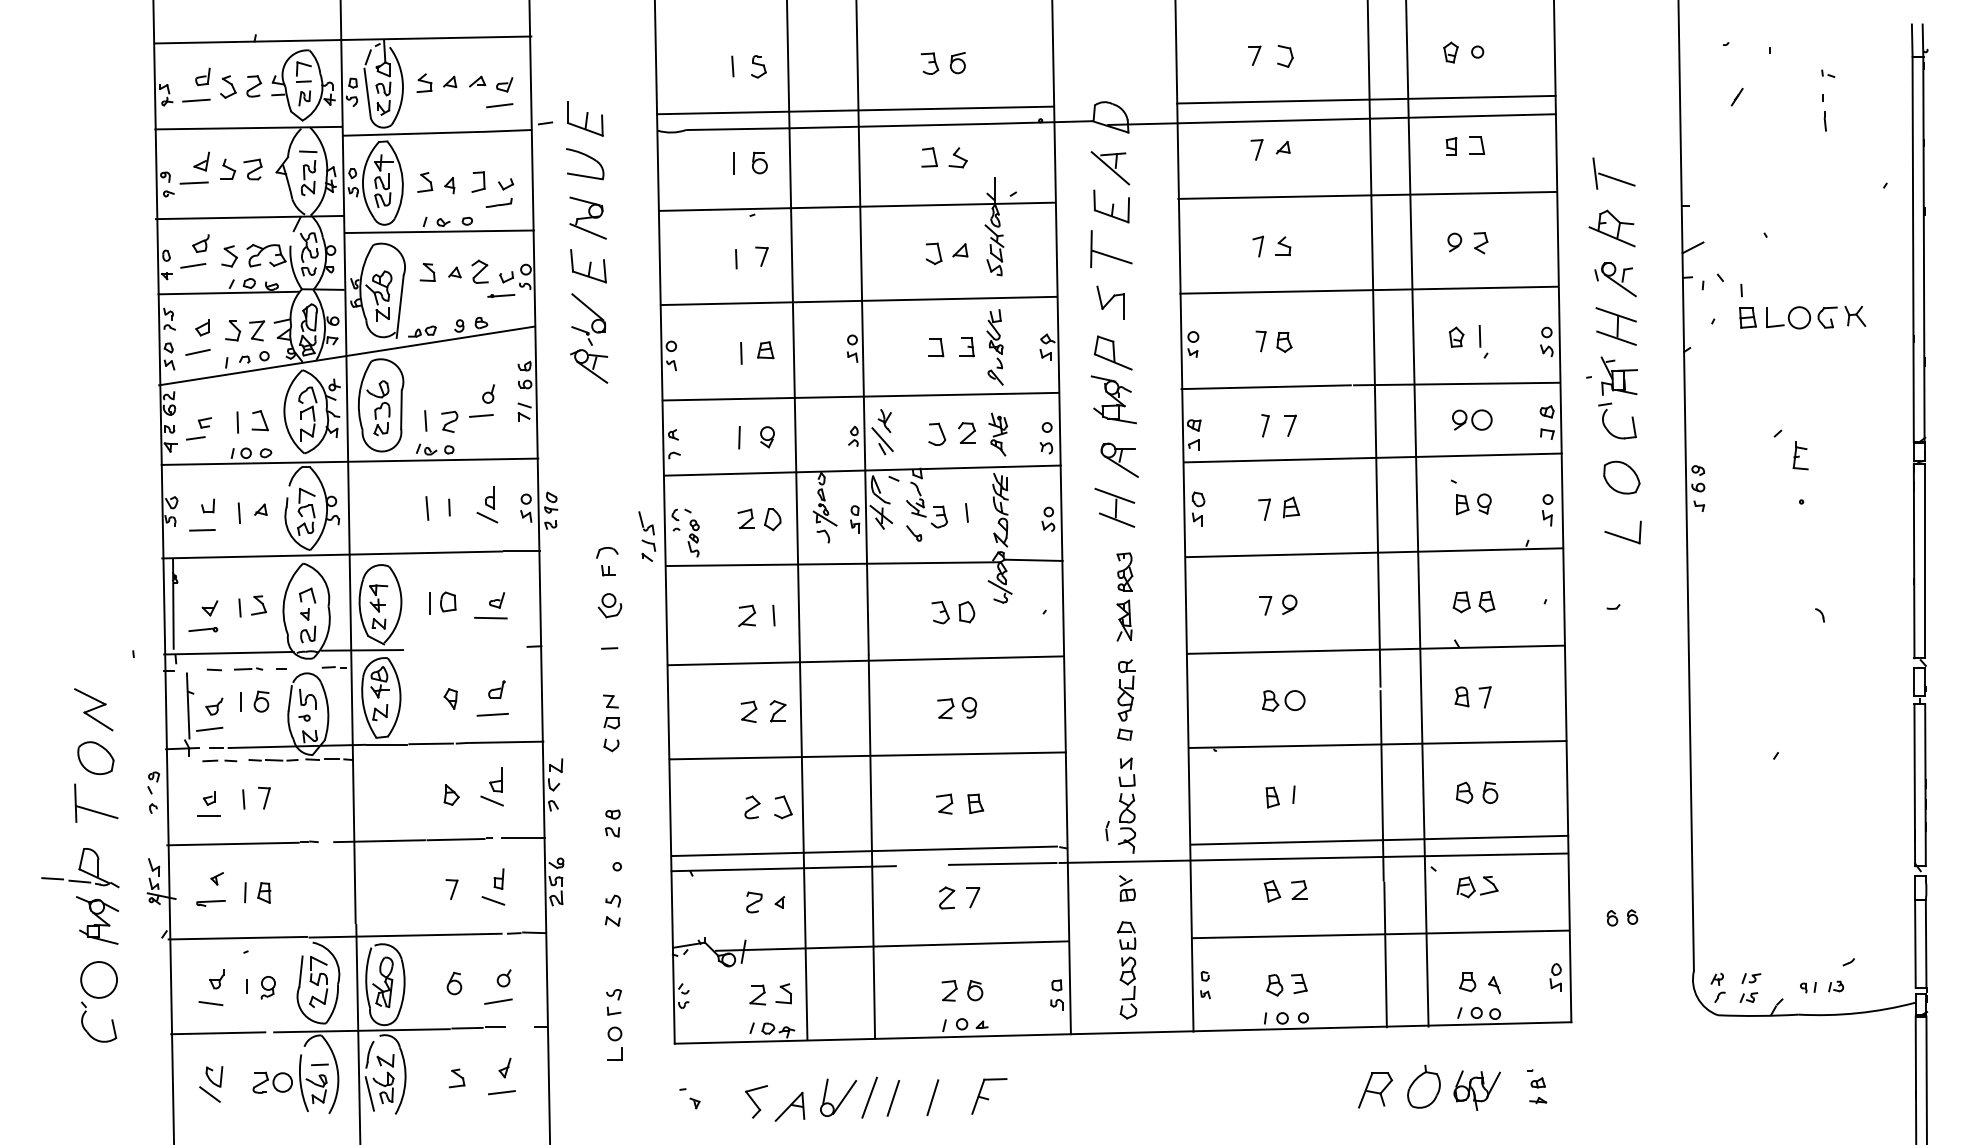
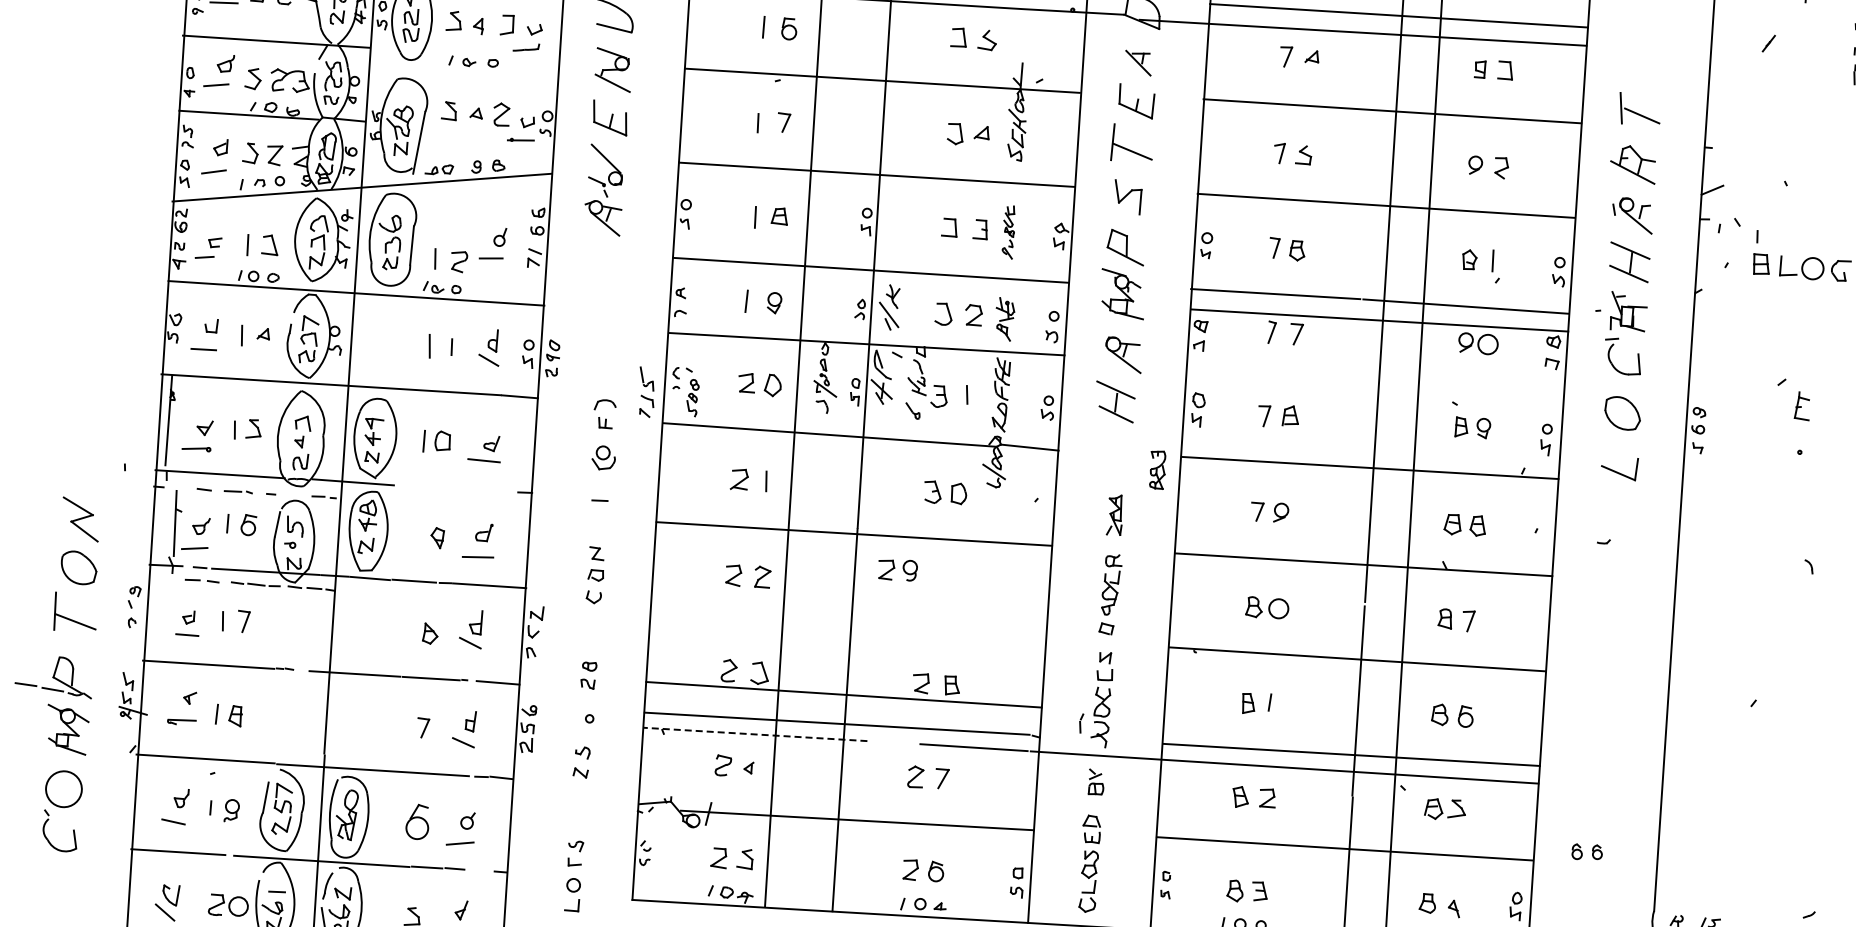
part: (1110, 168) -> (1138, 63), size x0.7
line: (438, 231) -> (463, 71), removed
part: (994, 347) -> (1008, 232), size x0.7
line: (1372, 457) -> (1379, 319), moved
part: (1124, 571) -> (1157, 469), moved
part: (957, 708) -> (898, 570), moved
line: (867, 755) -> (843, 694), moved
line: (783, 868) -> (755, 734), solid -> dashed
part: (454, 983) -> (417, 821), size x1.6

